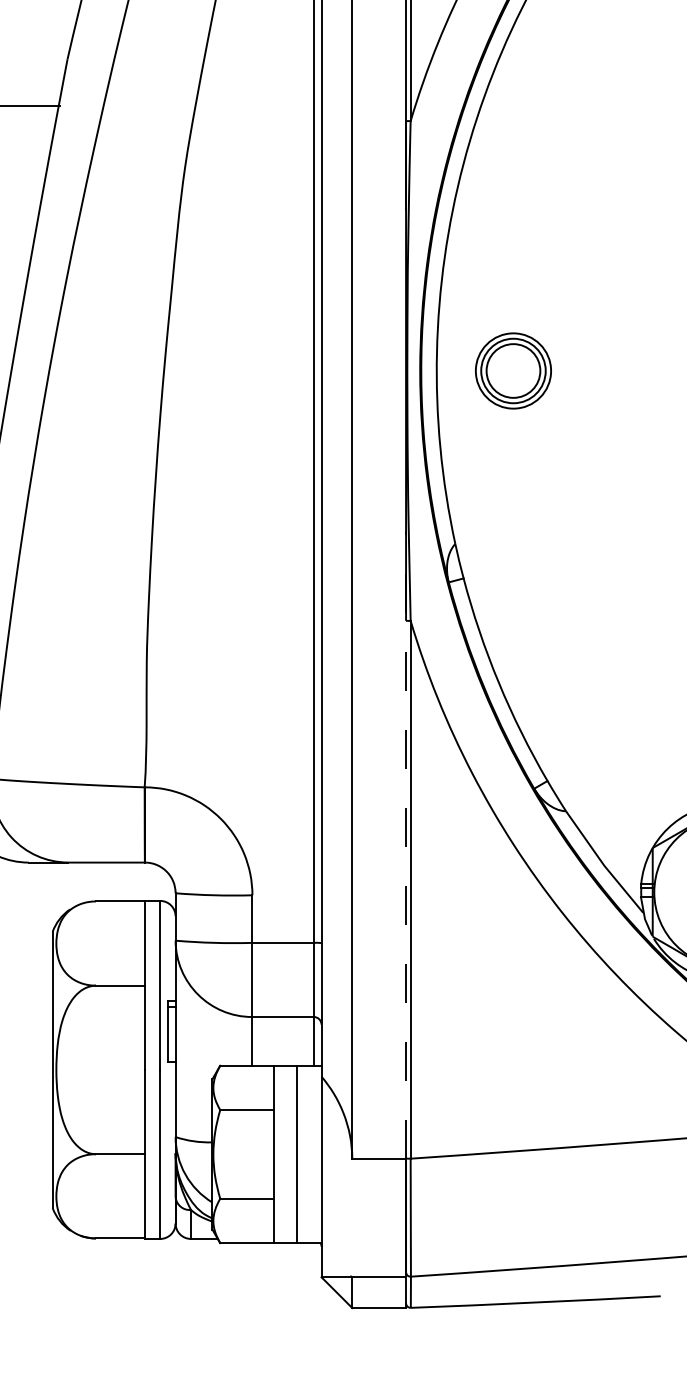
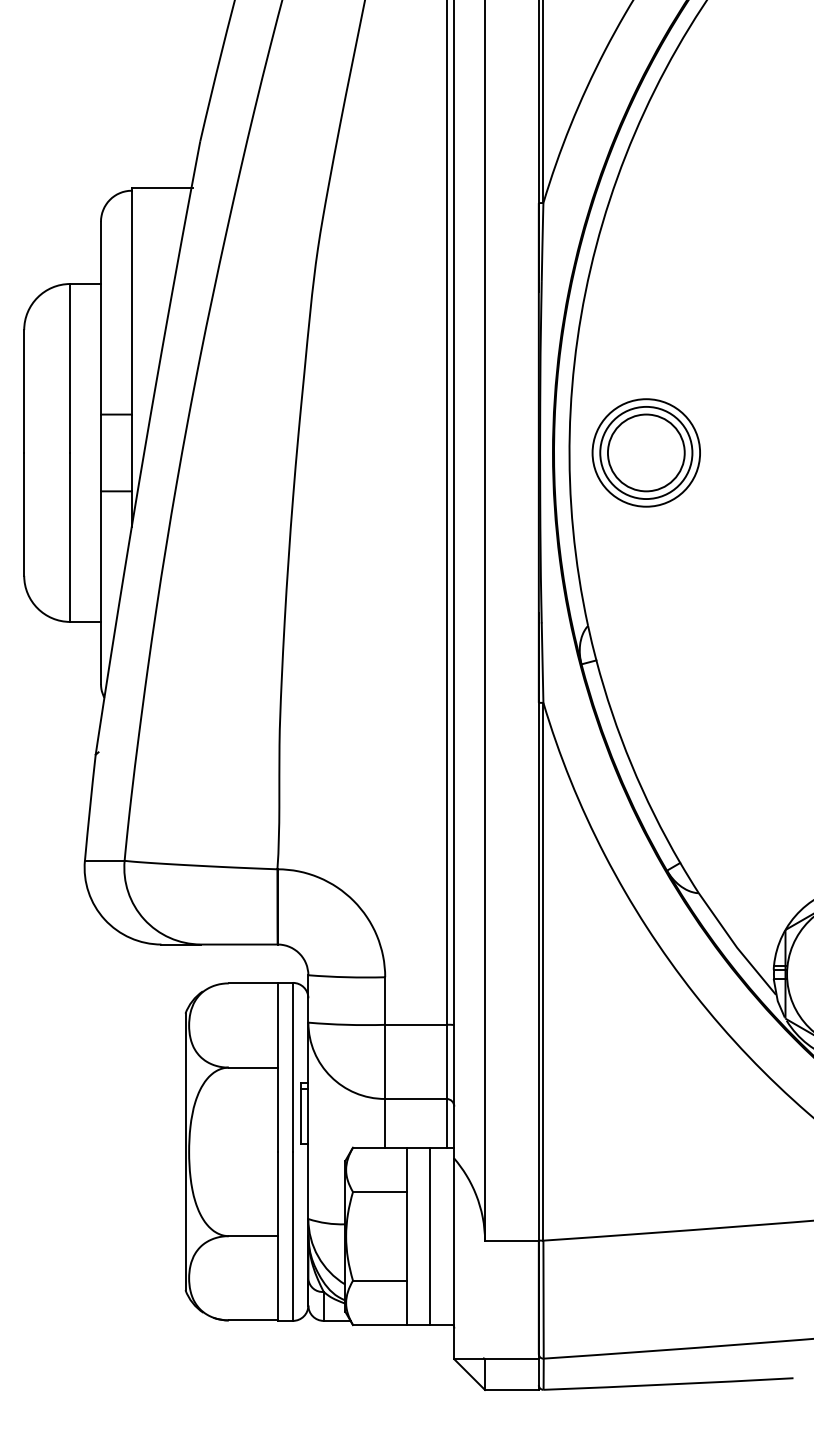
part: (512, 370) -> (645, 452), size x1.43
line: (405, 844) -> (538, 926), dashed -> solid

